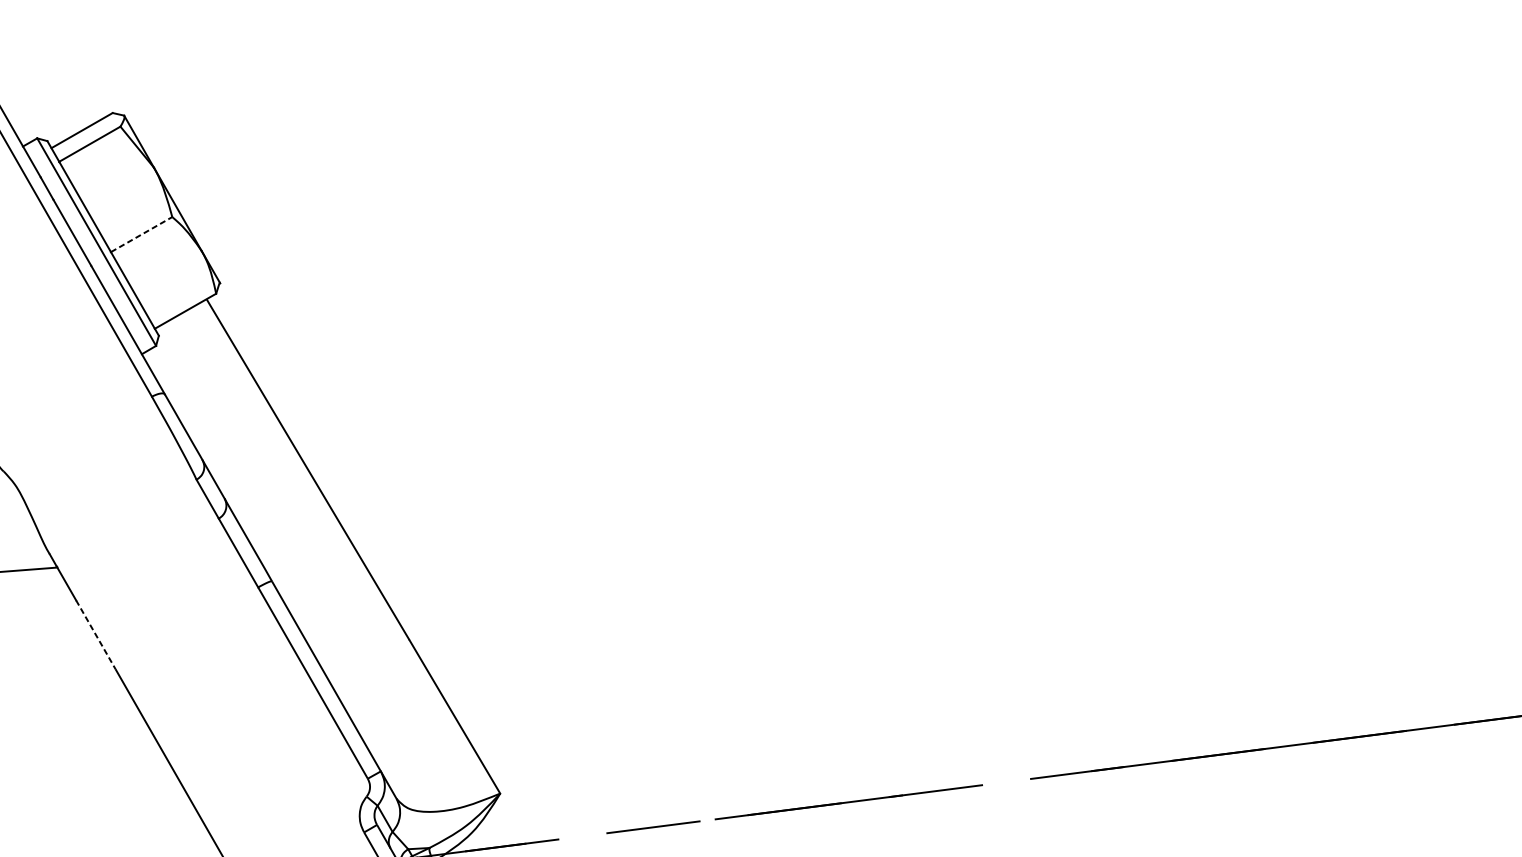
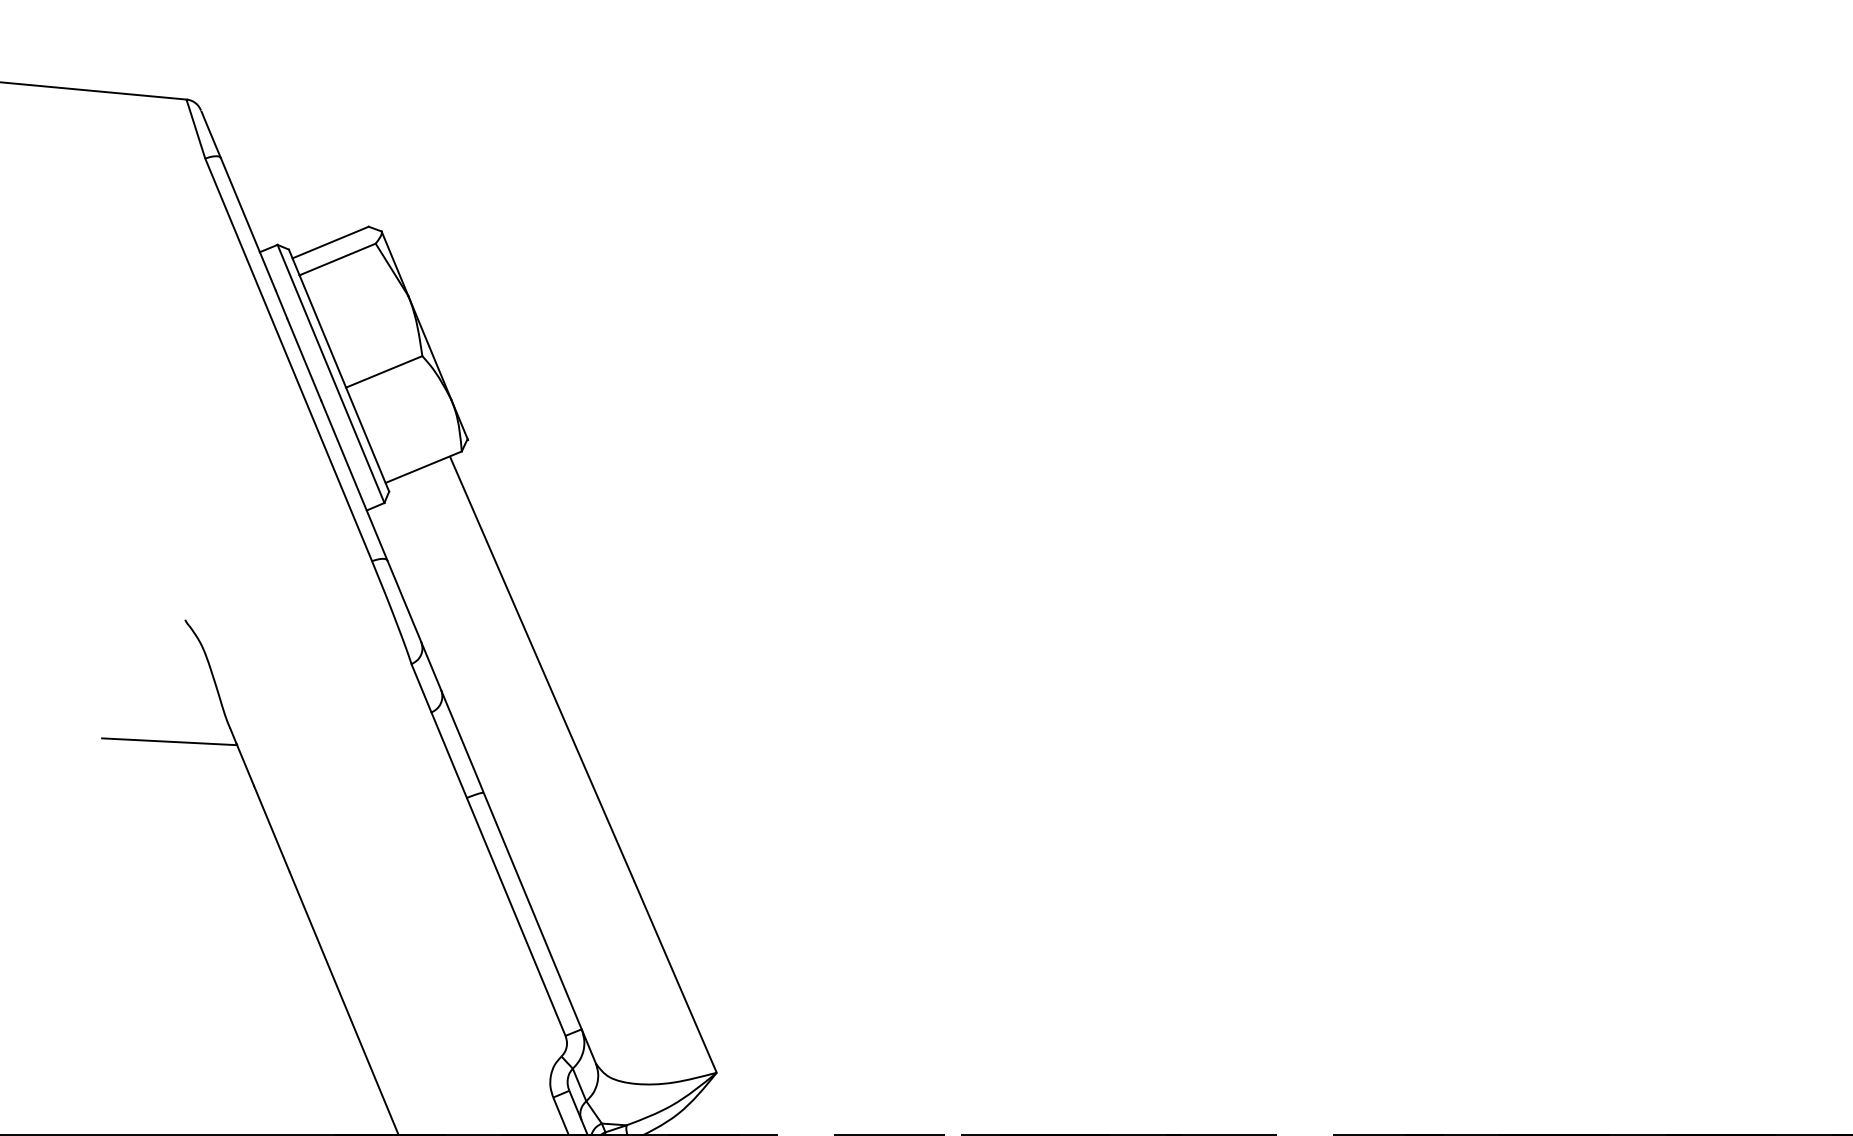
line: (141, 234) -> (384, 371), dashed -> solid
line: (95, 635) -> (271, 829), dashed -> solid

